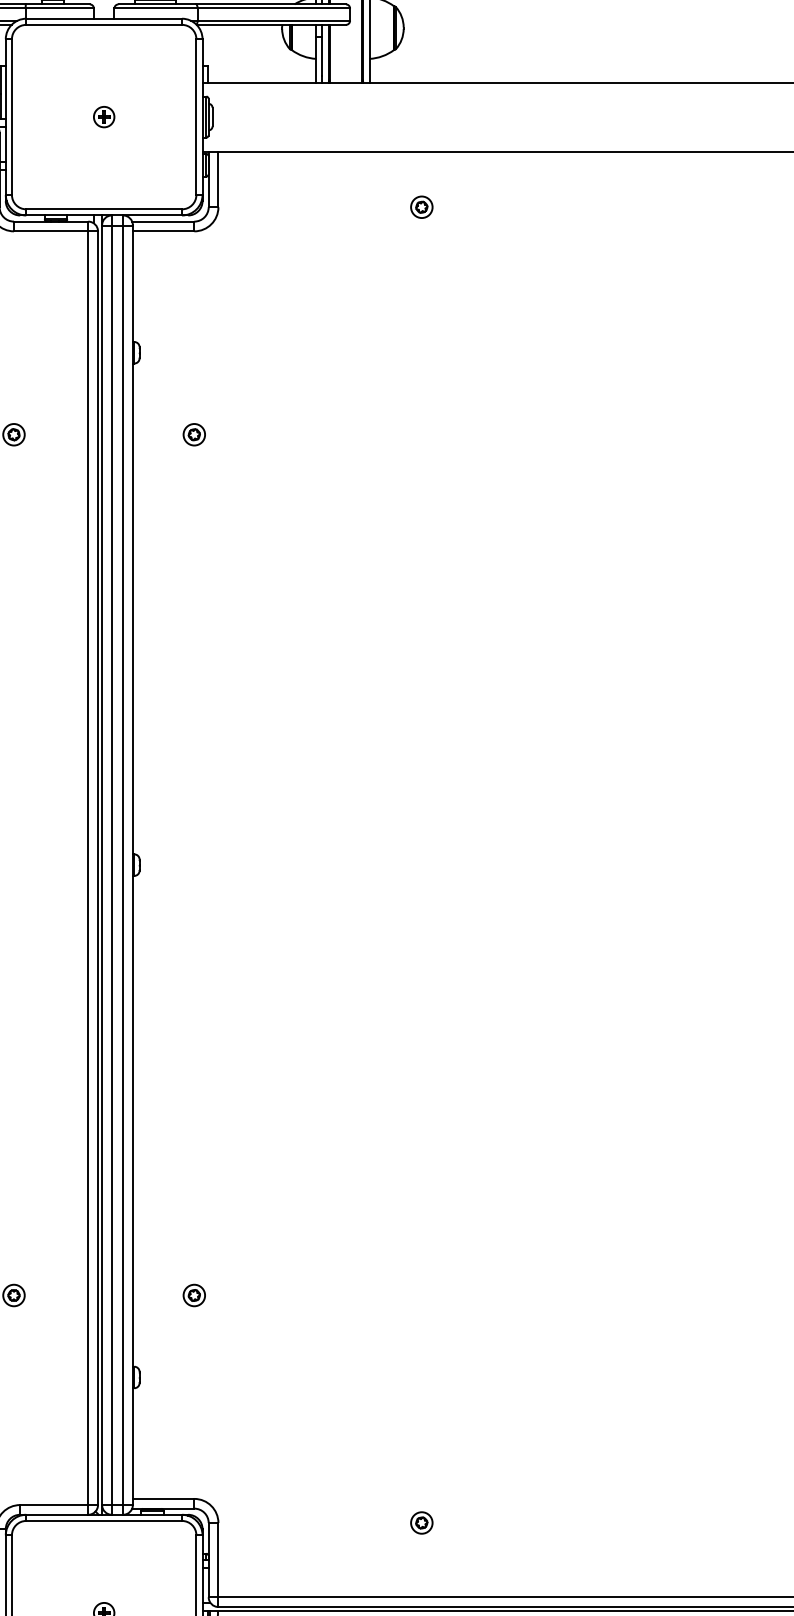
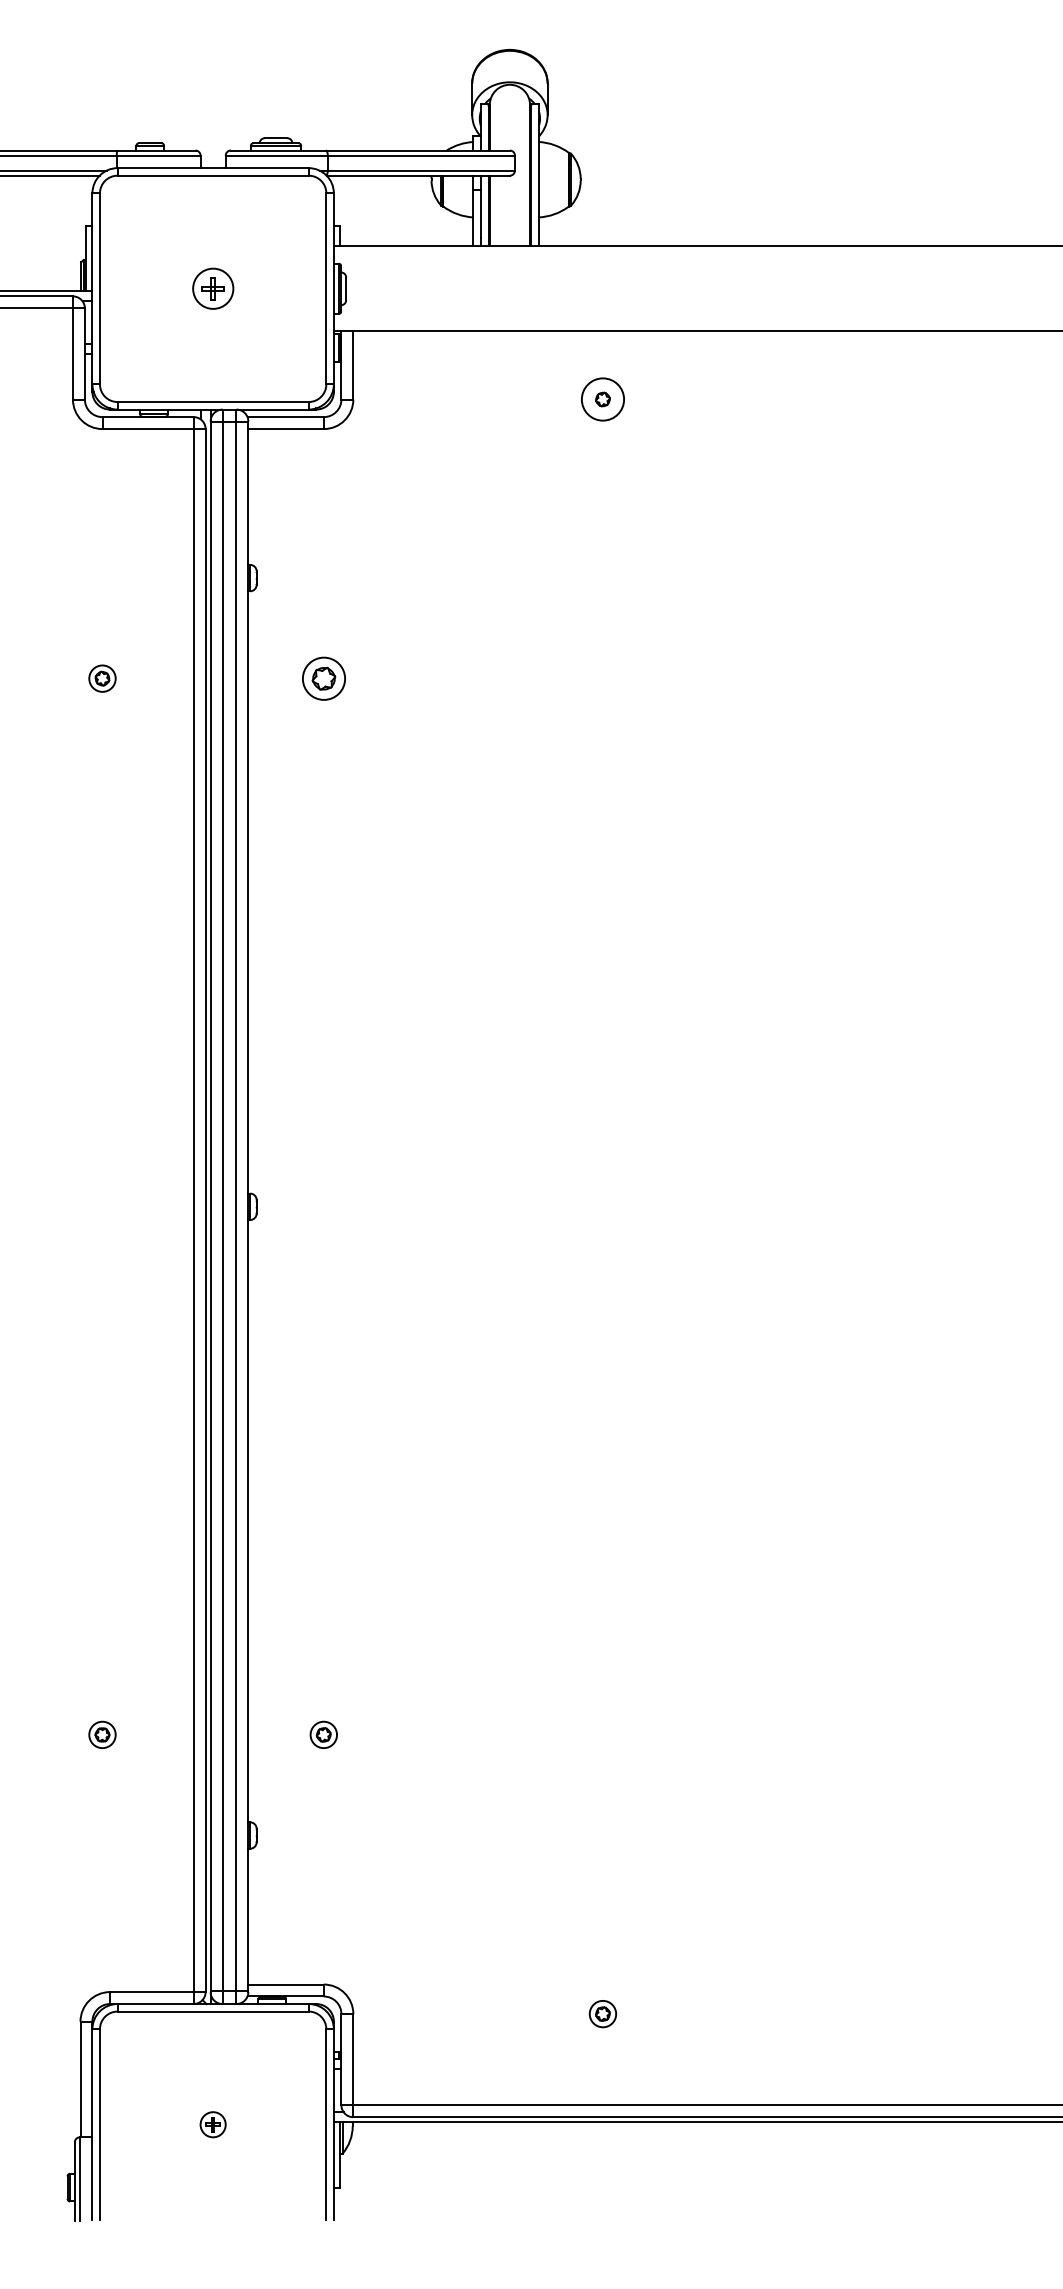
part: (103, 116) -> (212, 288), size x1.6
circle: (421, 207) -> (602, 399), size x1.6
part: (194, 434) -> (323, 678), size x1.6

